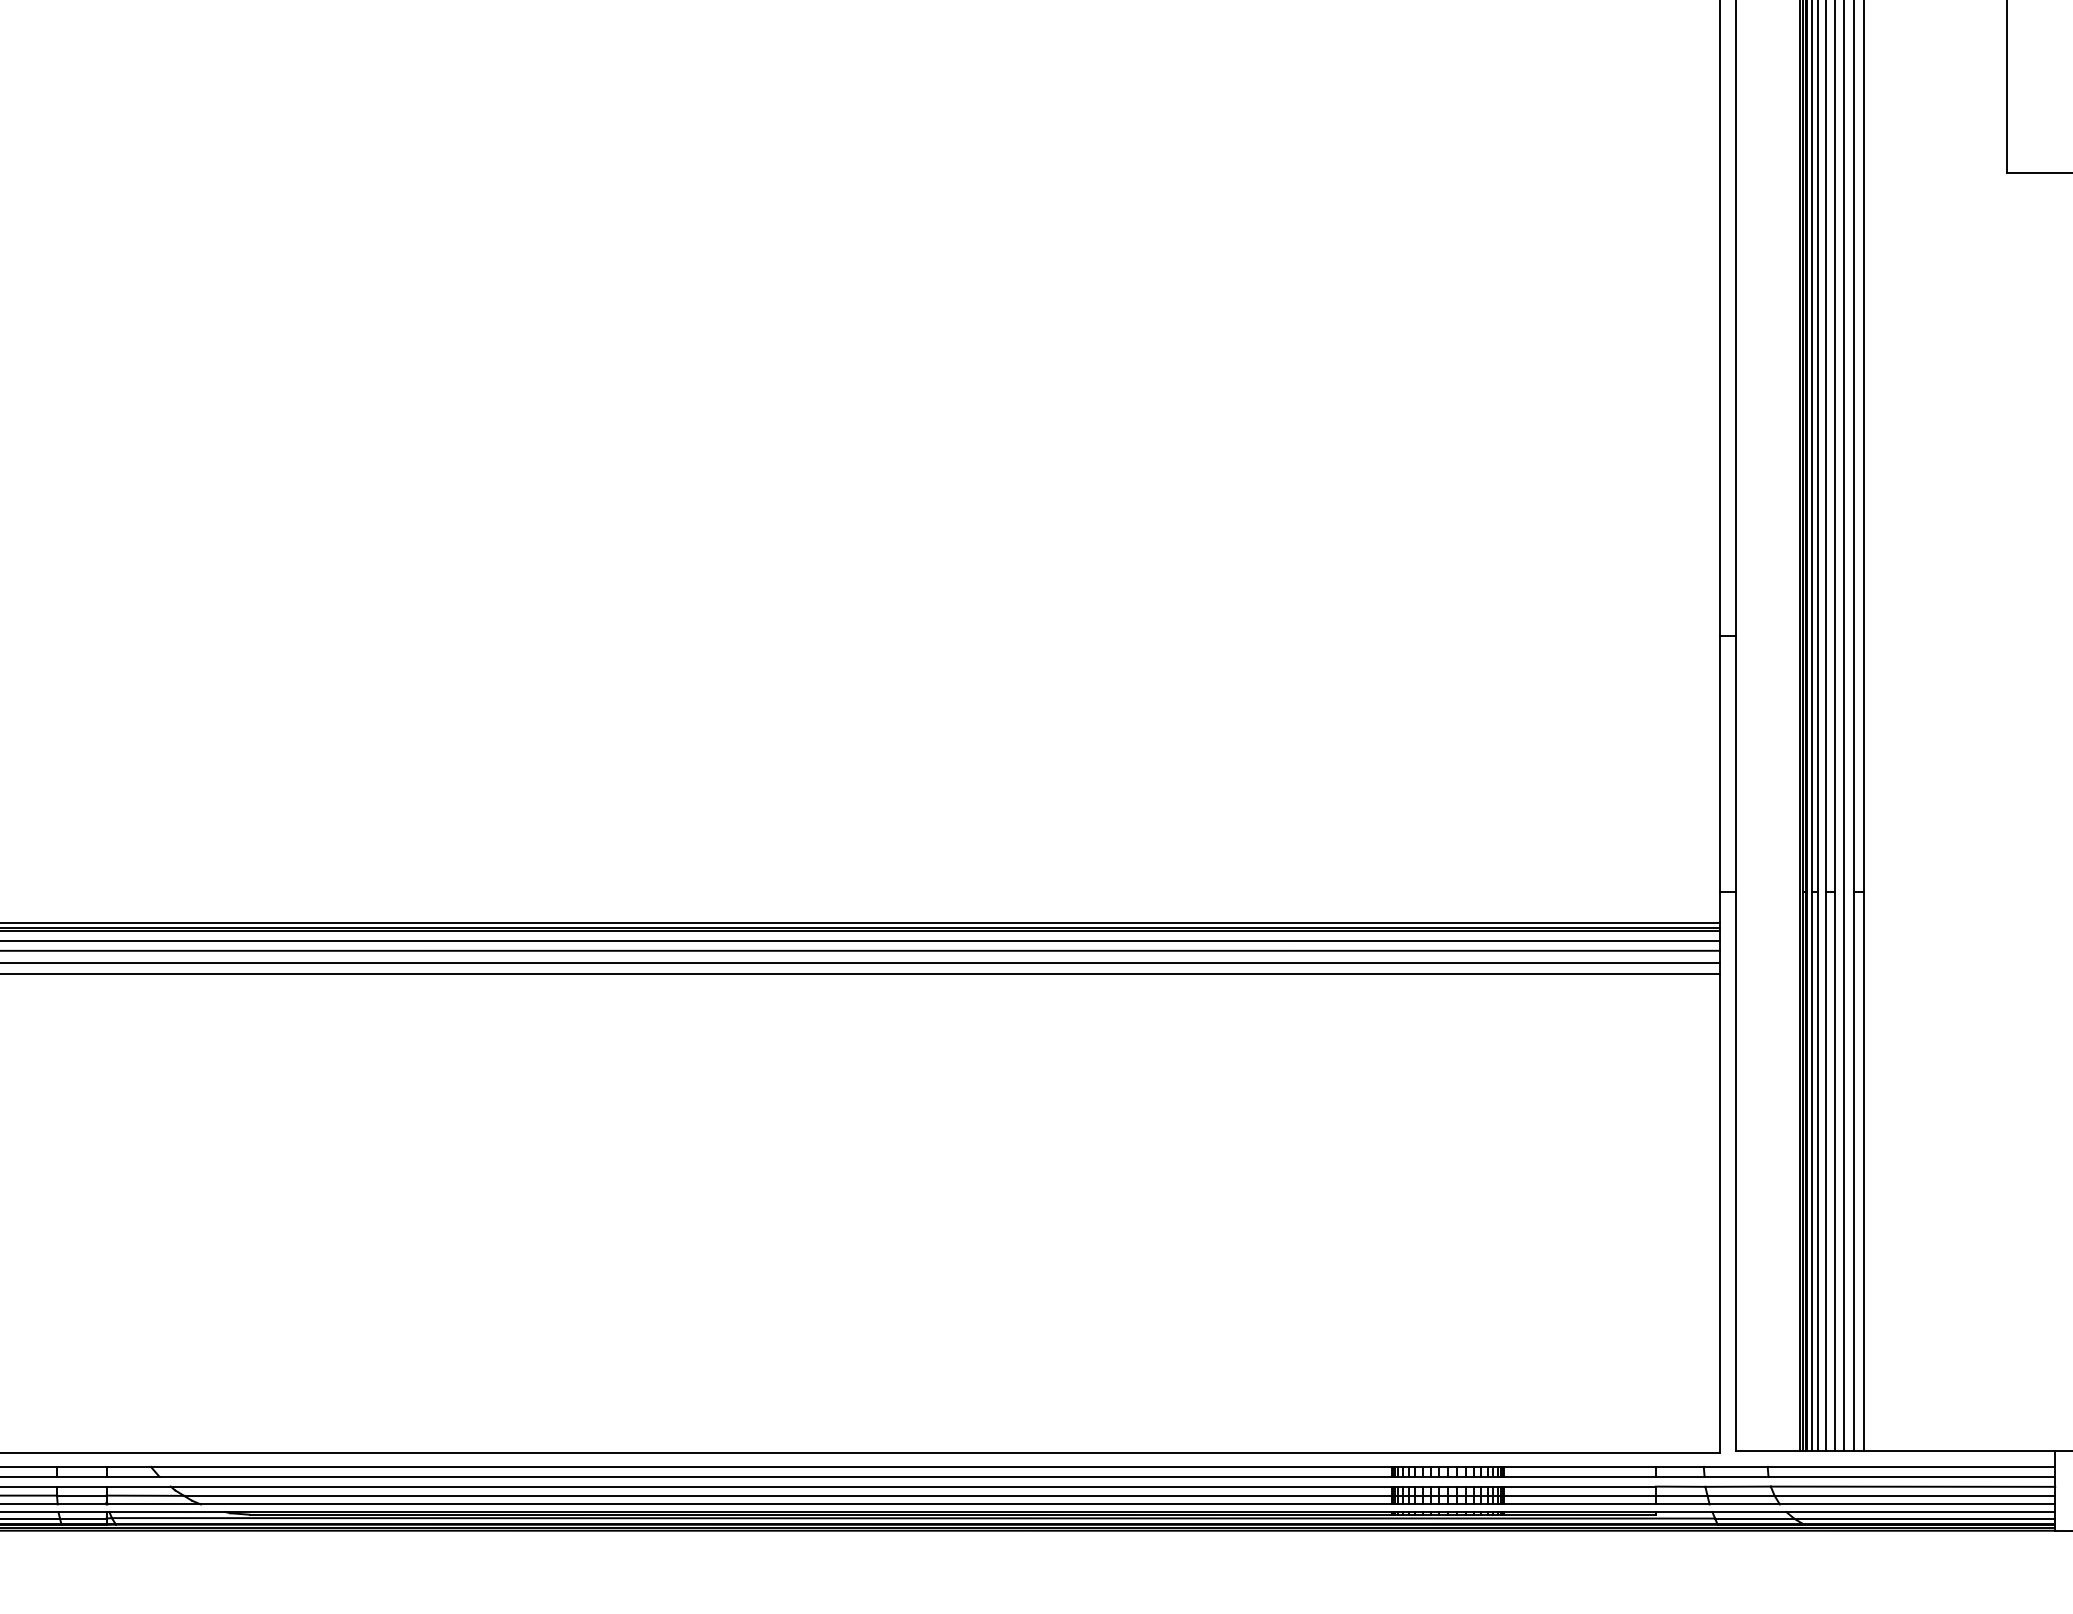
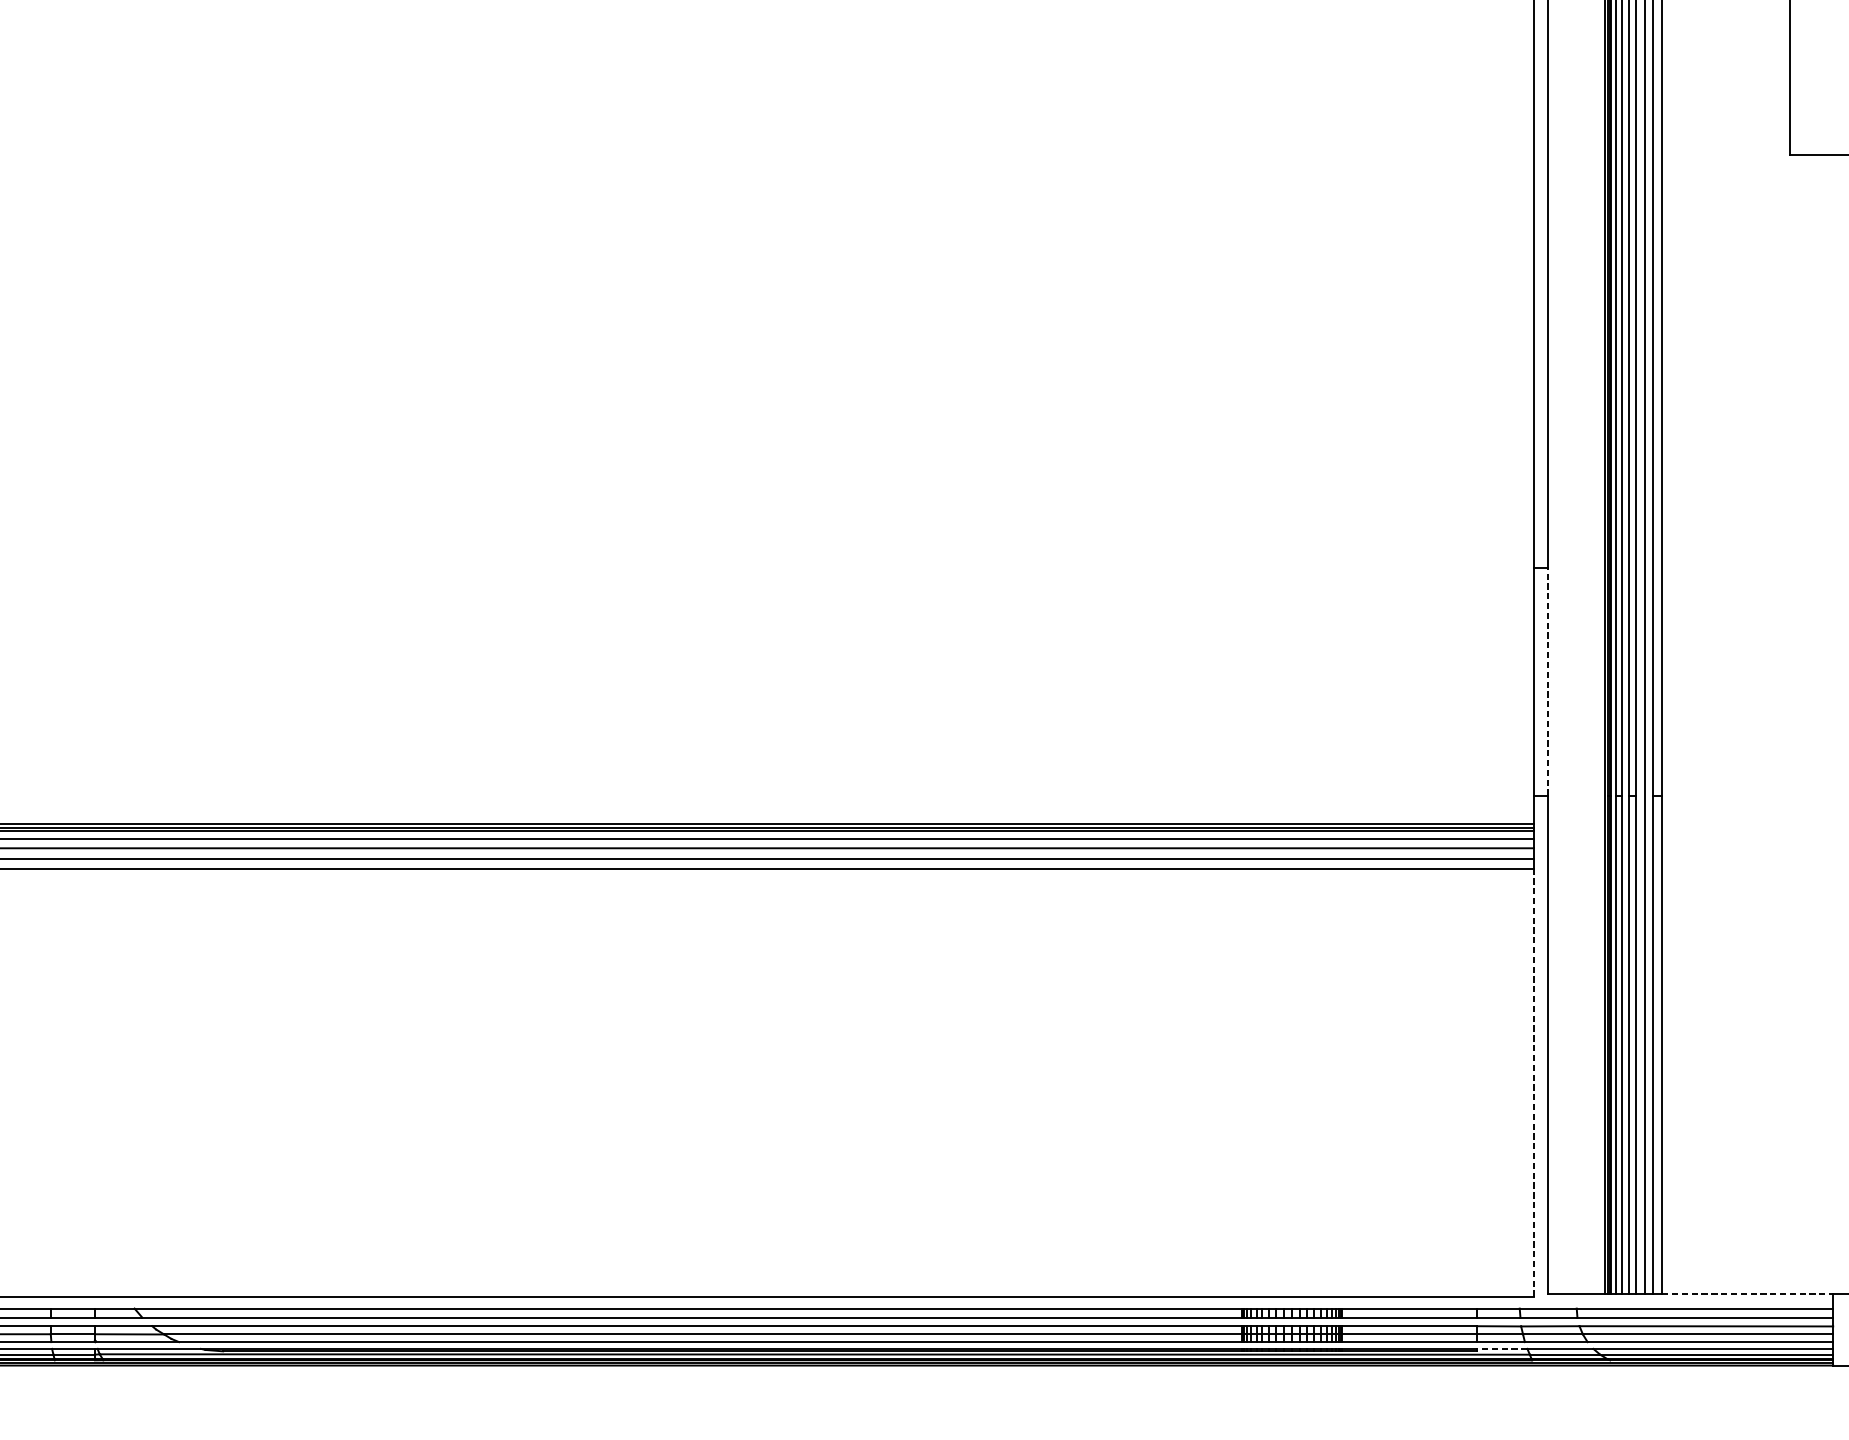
line: (1735, 764) -> (1548, 682), solid -> dashed
line: (1719, 1213) -> (1533, 1082), solid -> dashed
line: (1959, 1450) -> (1747, 1294), solid -> dashed
line: (1683, 1512) -> (1501, 1349), solid -> dashed

